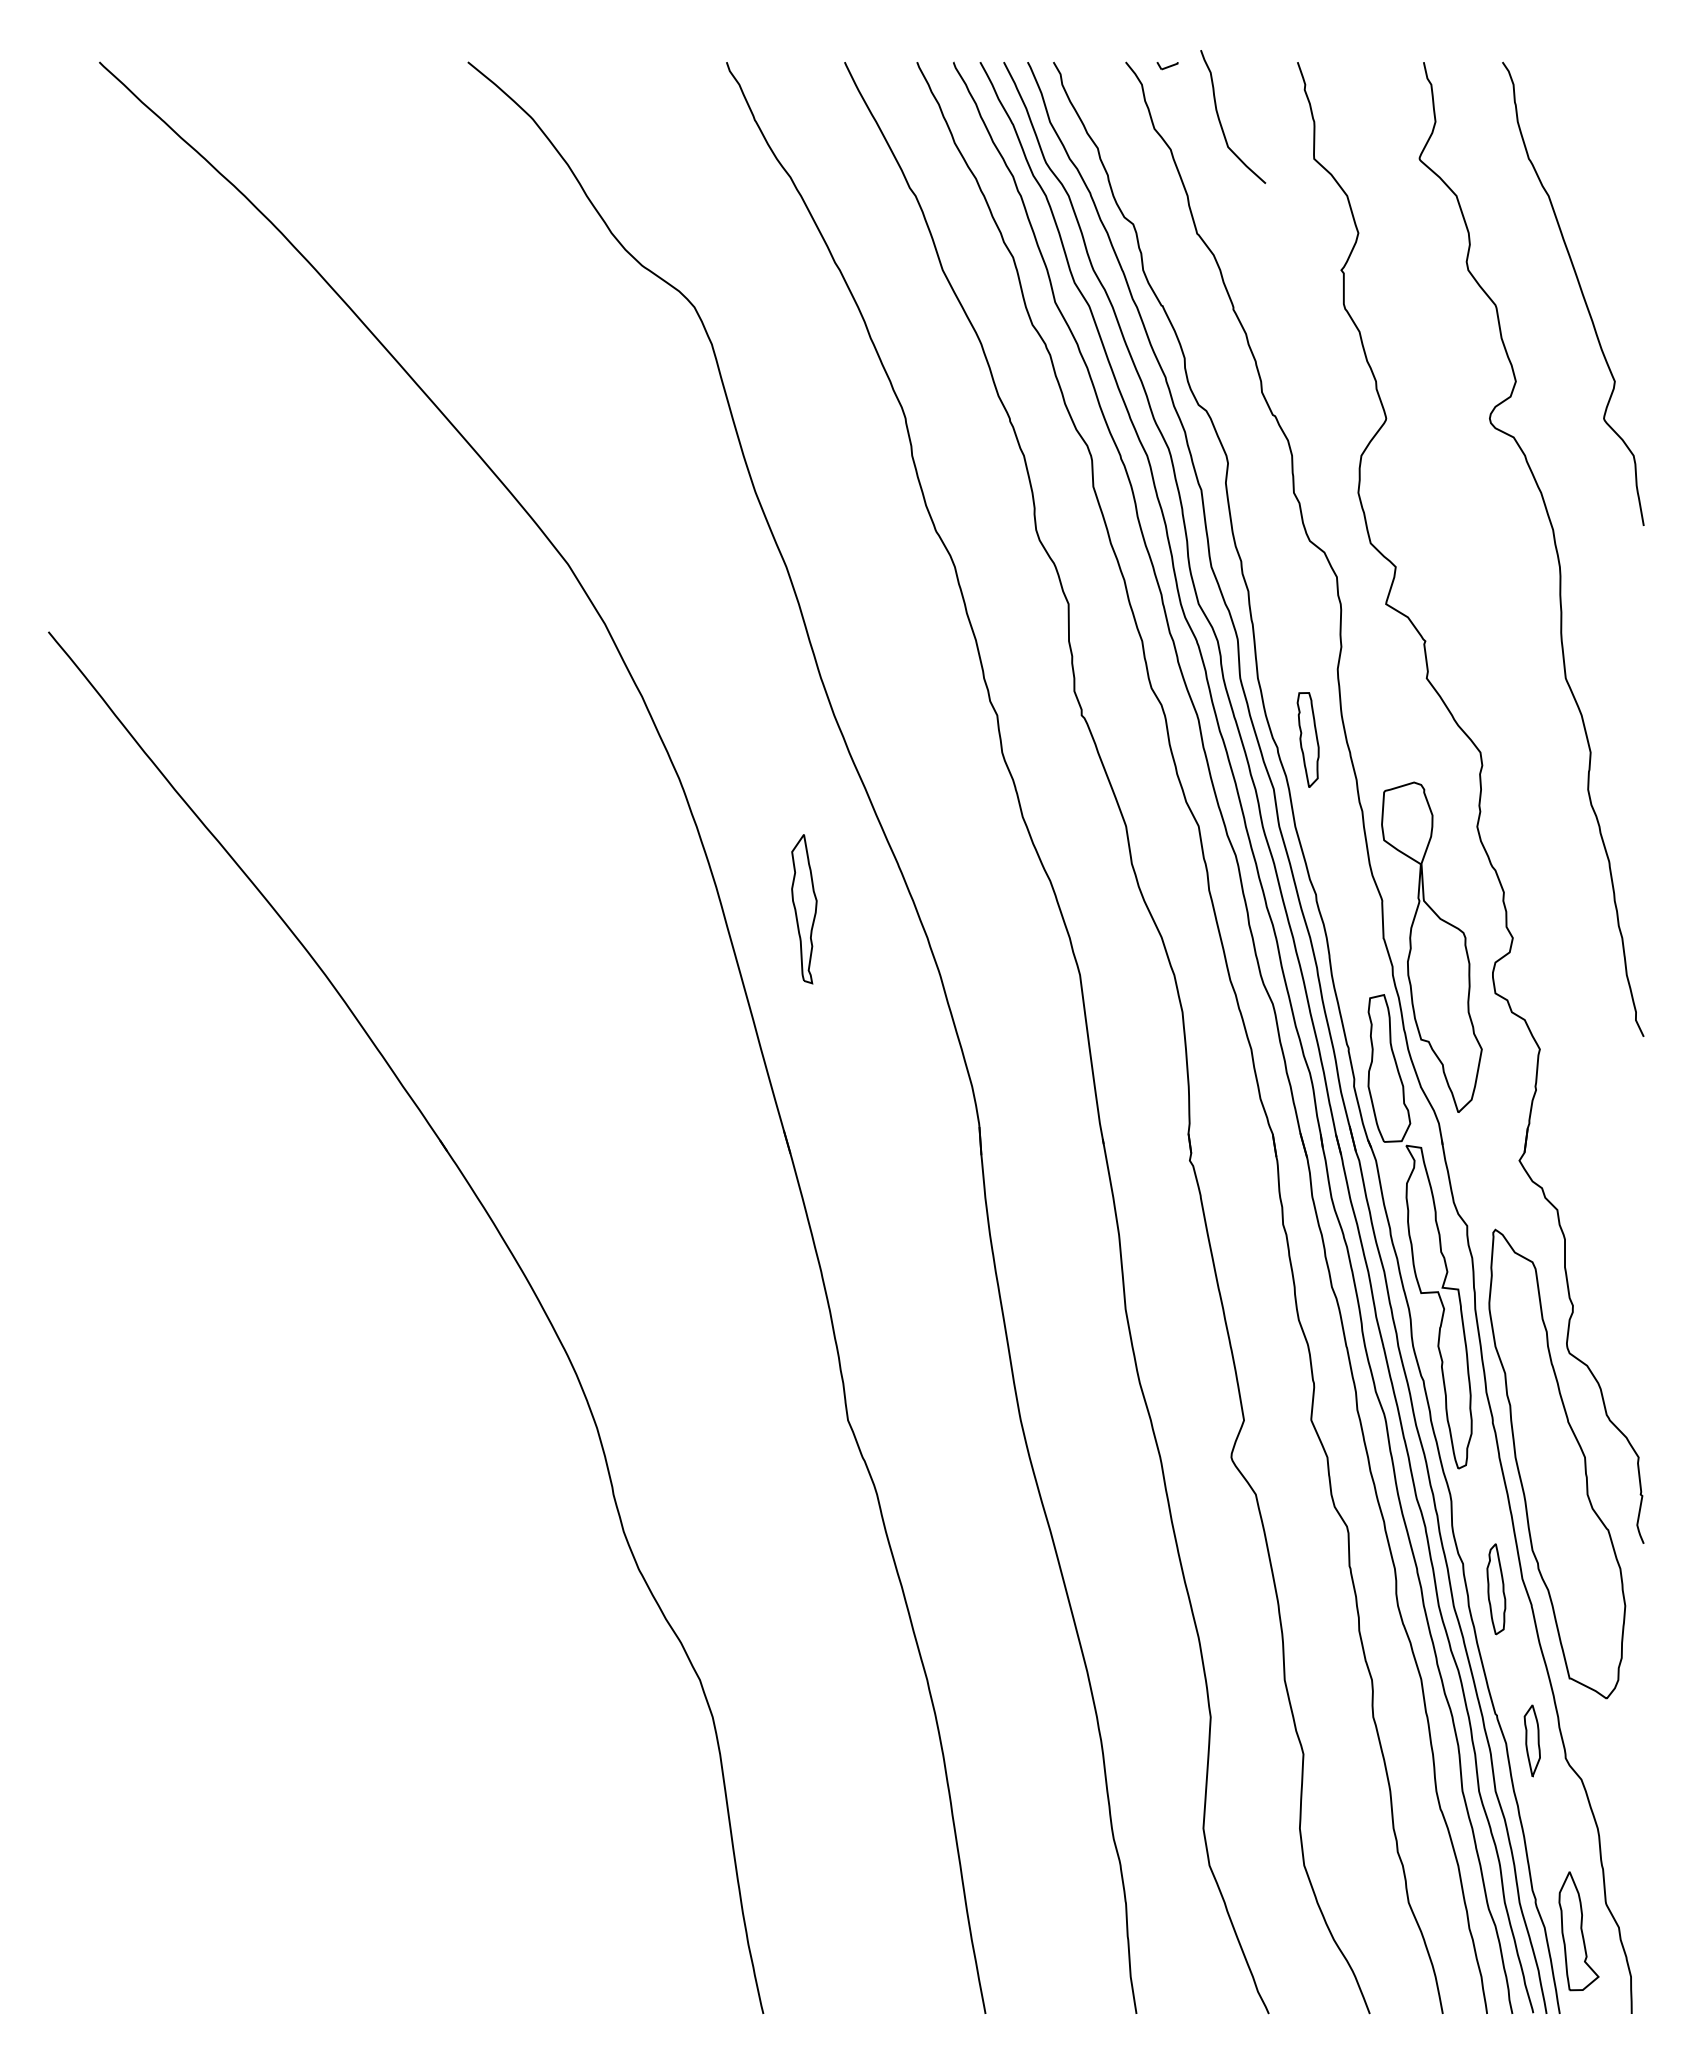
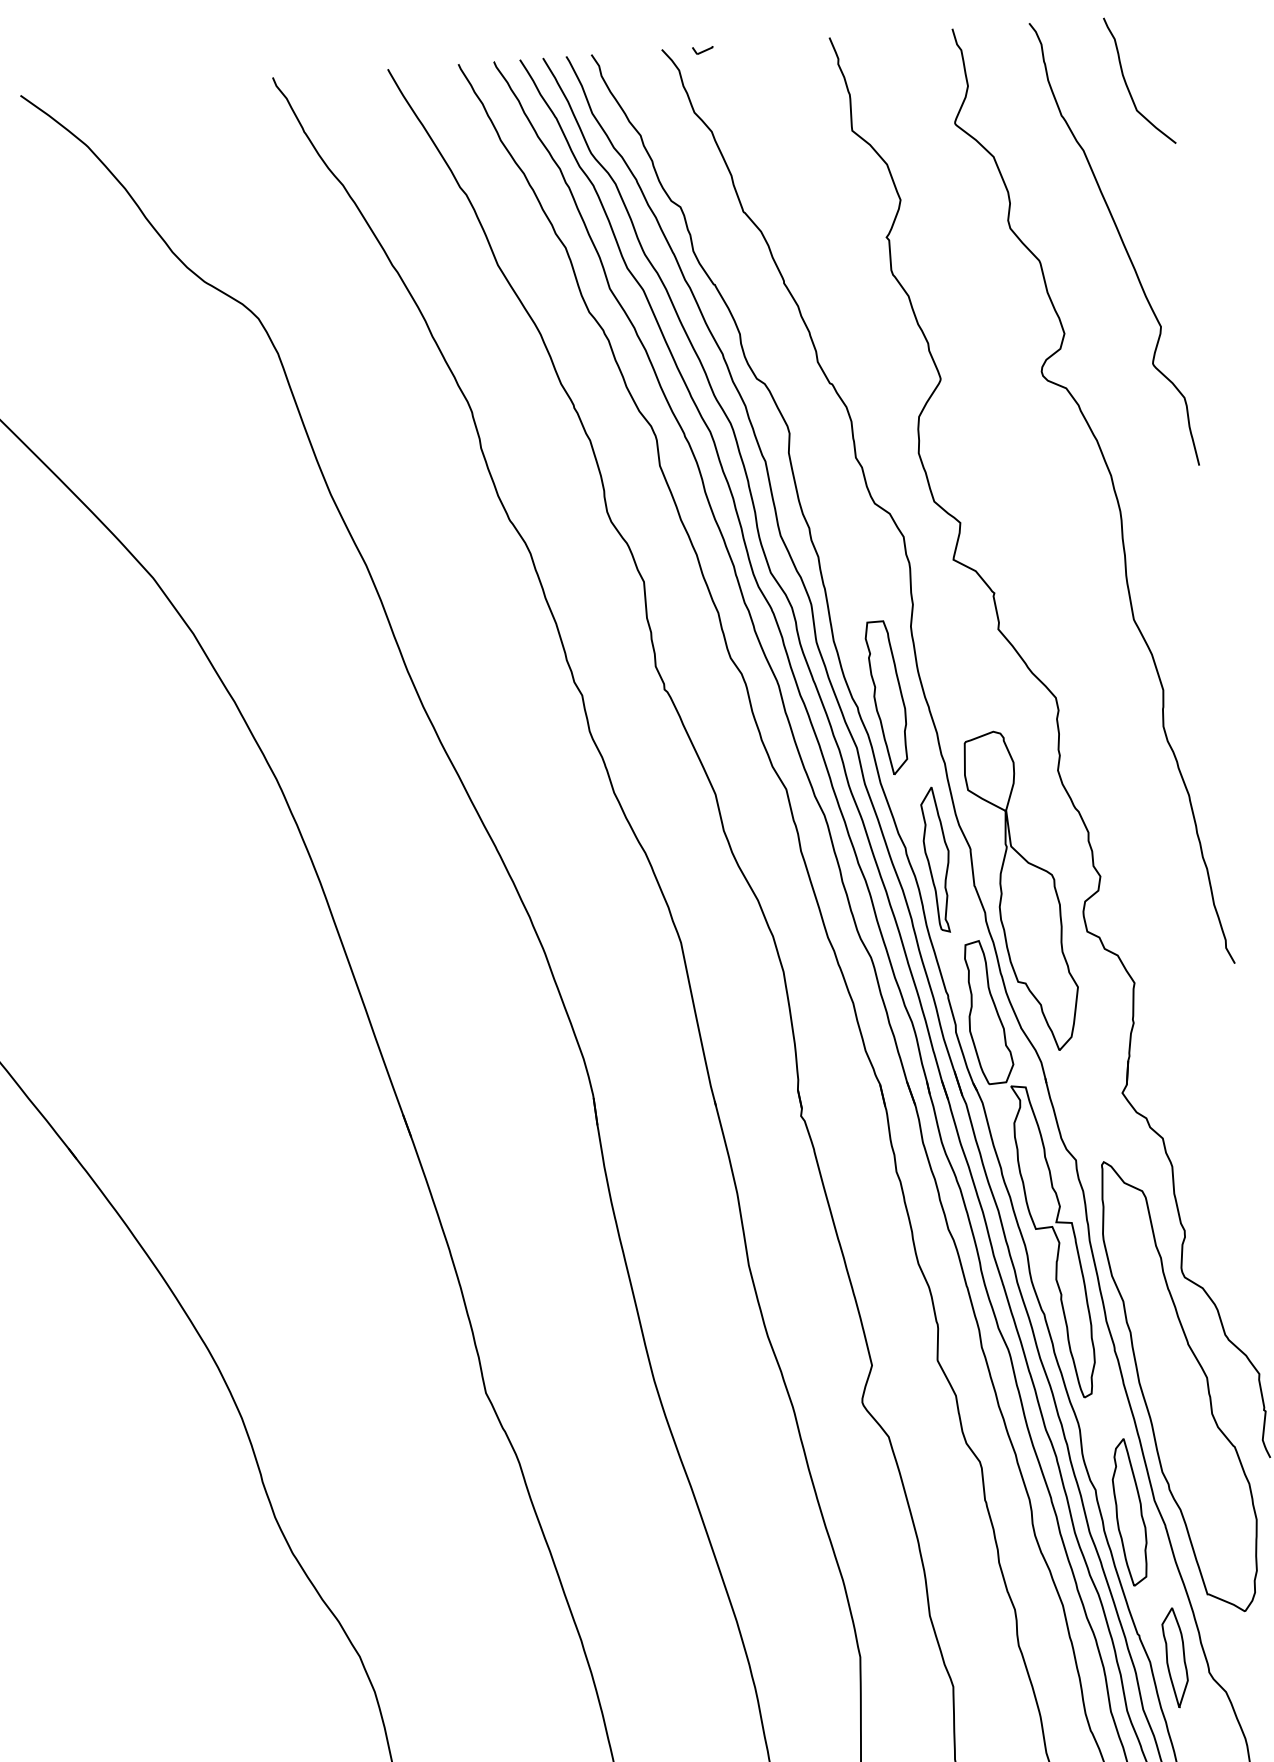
curve: (1220, 120) -> (1127, 85), moved
part: (1307, 739) -> (886, 697), size x1.67
part: (804, 909) -> (937, 860), moved
part: (1496, 1589) -> (1130, 1512), size x1.67
part: (1532, 1740) -> (1175, 1657), size x1.43

